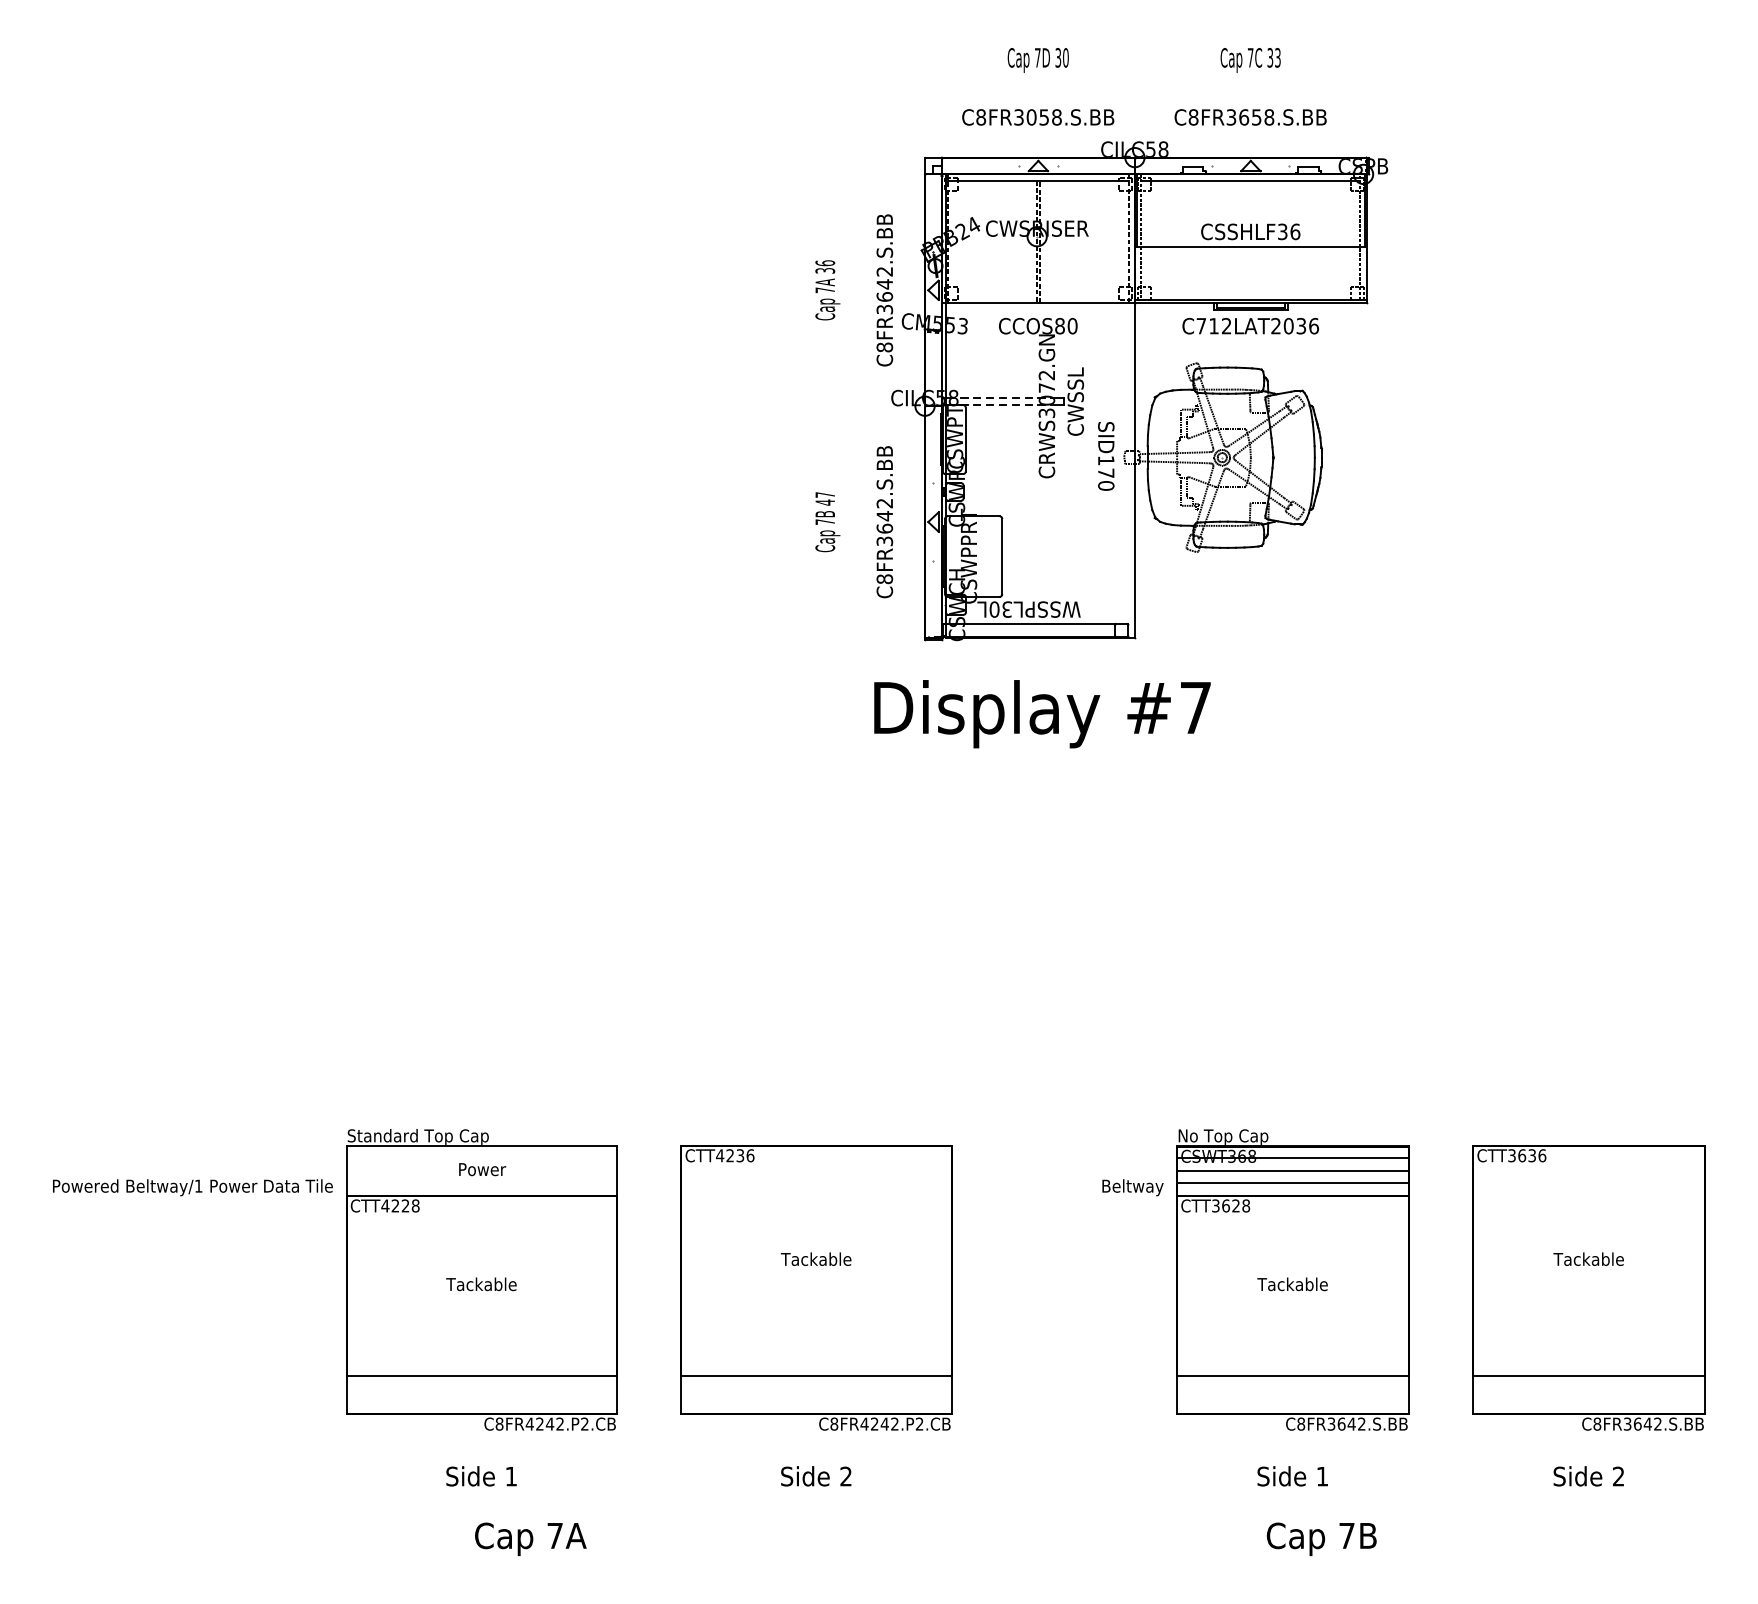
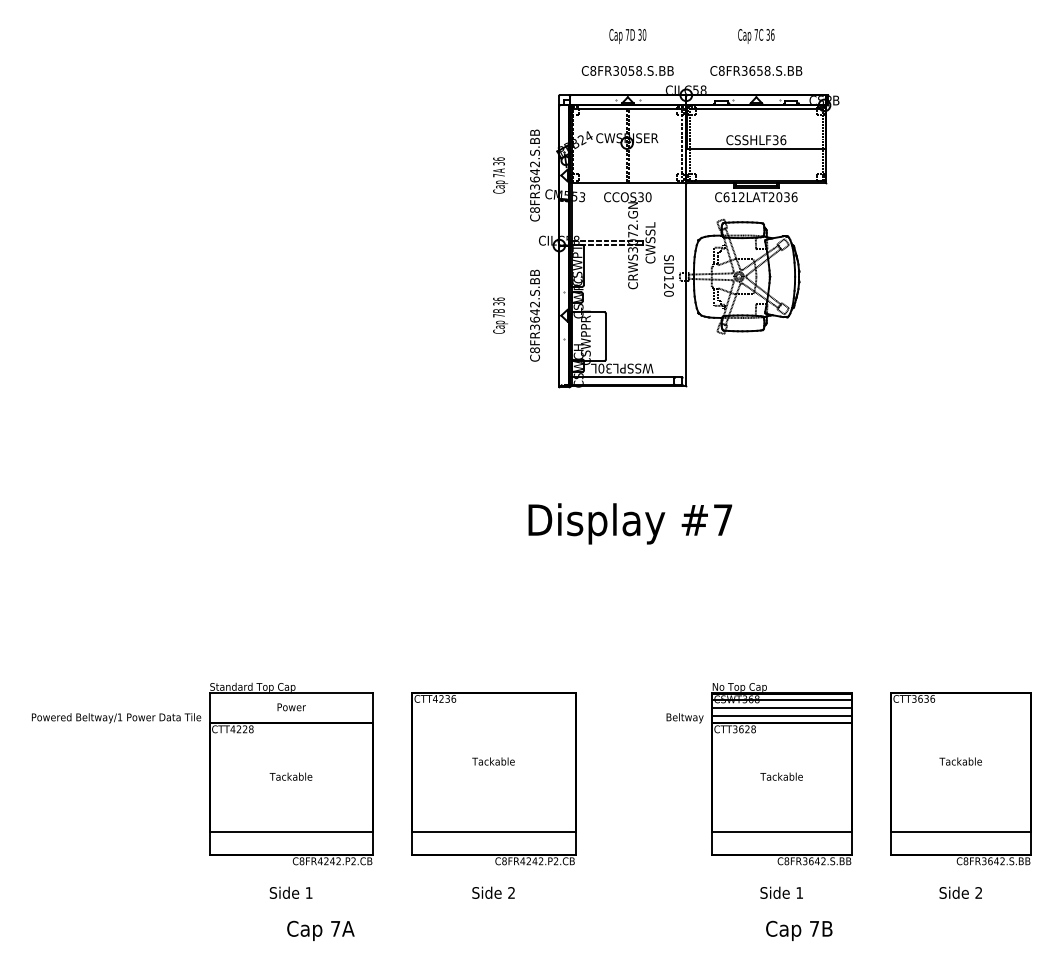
text: (1277, 57) -> (772, 34), 33 -> 36
text: (1059, 326) -> (640, 197), CCOS80 -> CCOS30
text: (1201, 326) -> (726, 197), C712LAT2036 -> C612LAT2036
text: (1105, 472) -> (668, 285), SID170 -> SID120
text: (824, 498) -> (498, 301), 47 -> 36
text: (1042, 713) -> (630, 523), moved

